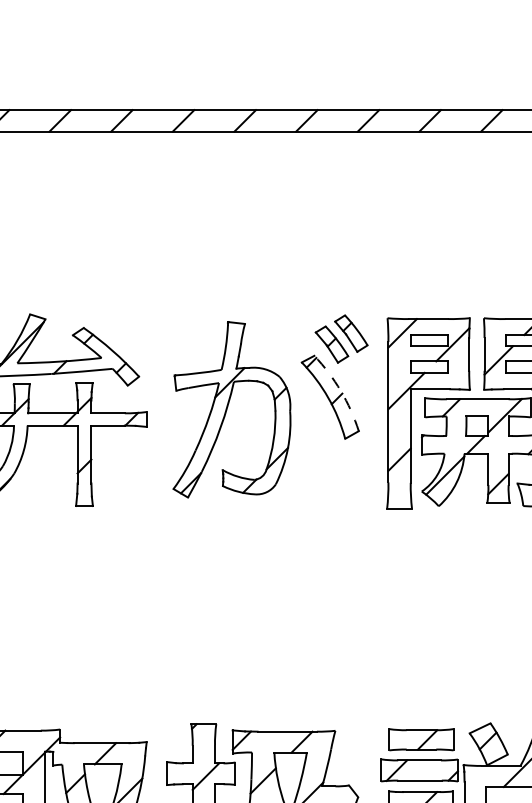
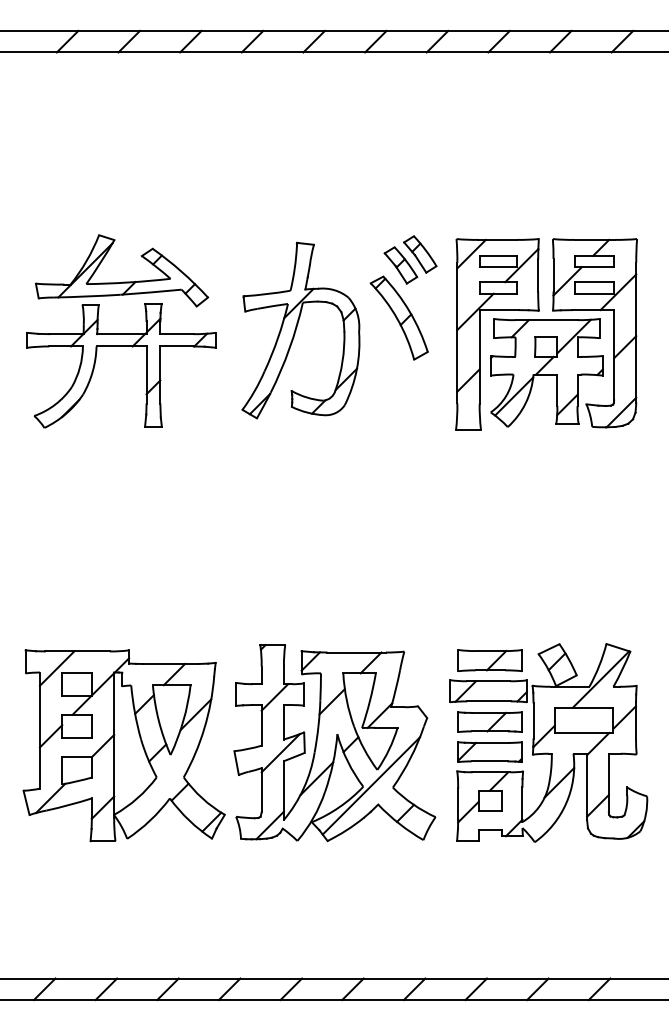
arc: (340, 390) -> (409, 311), dashed -> solid

